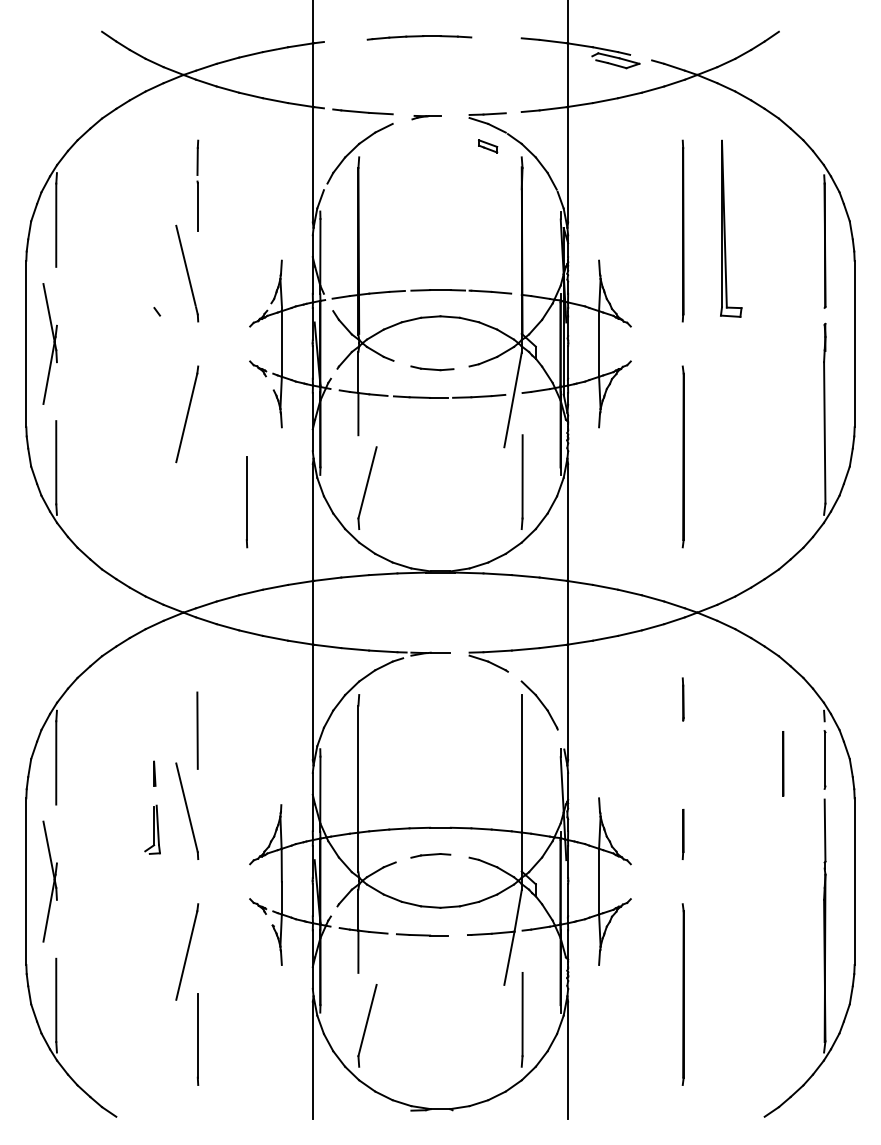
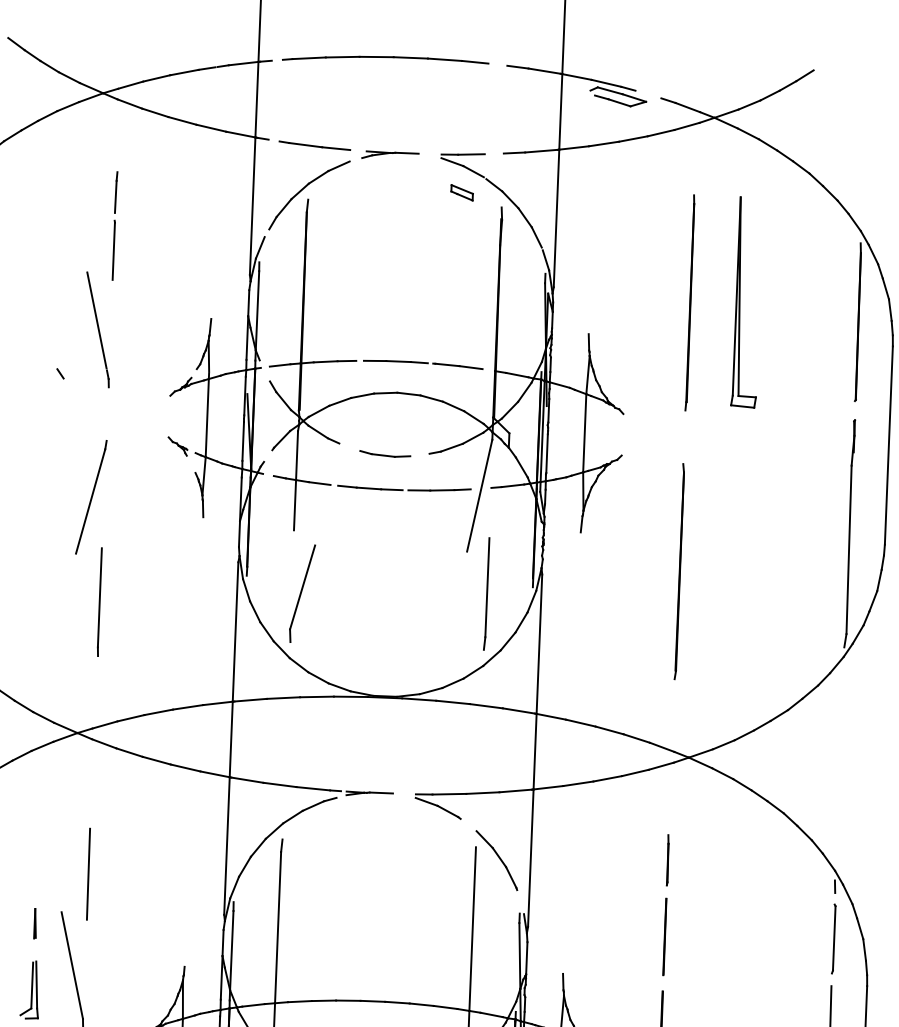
part: (419, 37) -> (385, 59), size x1.67
part: (426, 117) -> (390, 155), size x1.67
part: (246, 502) -> (99, 602), moved
line: (783, 763) -> (665, 936), moved

